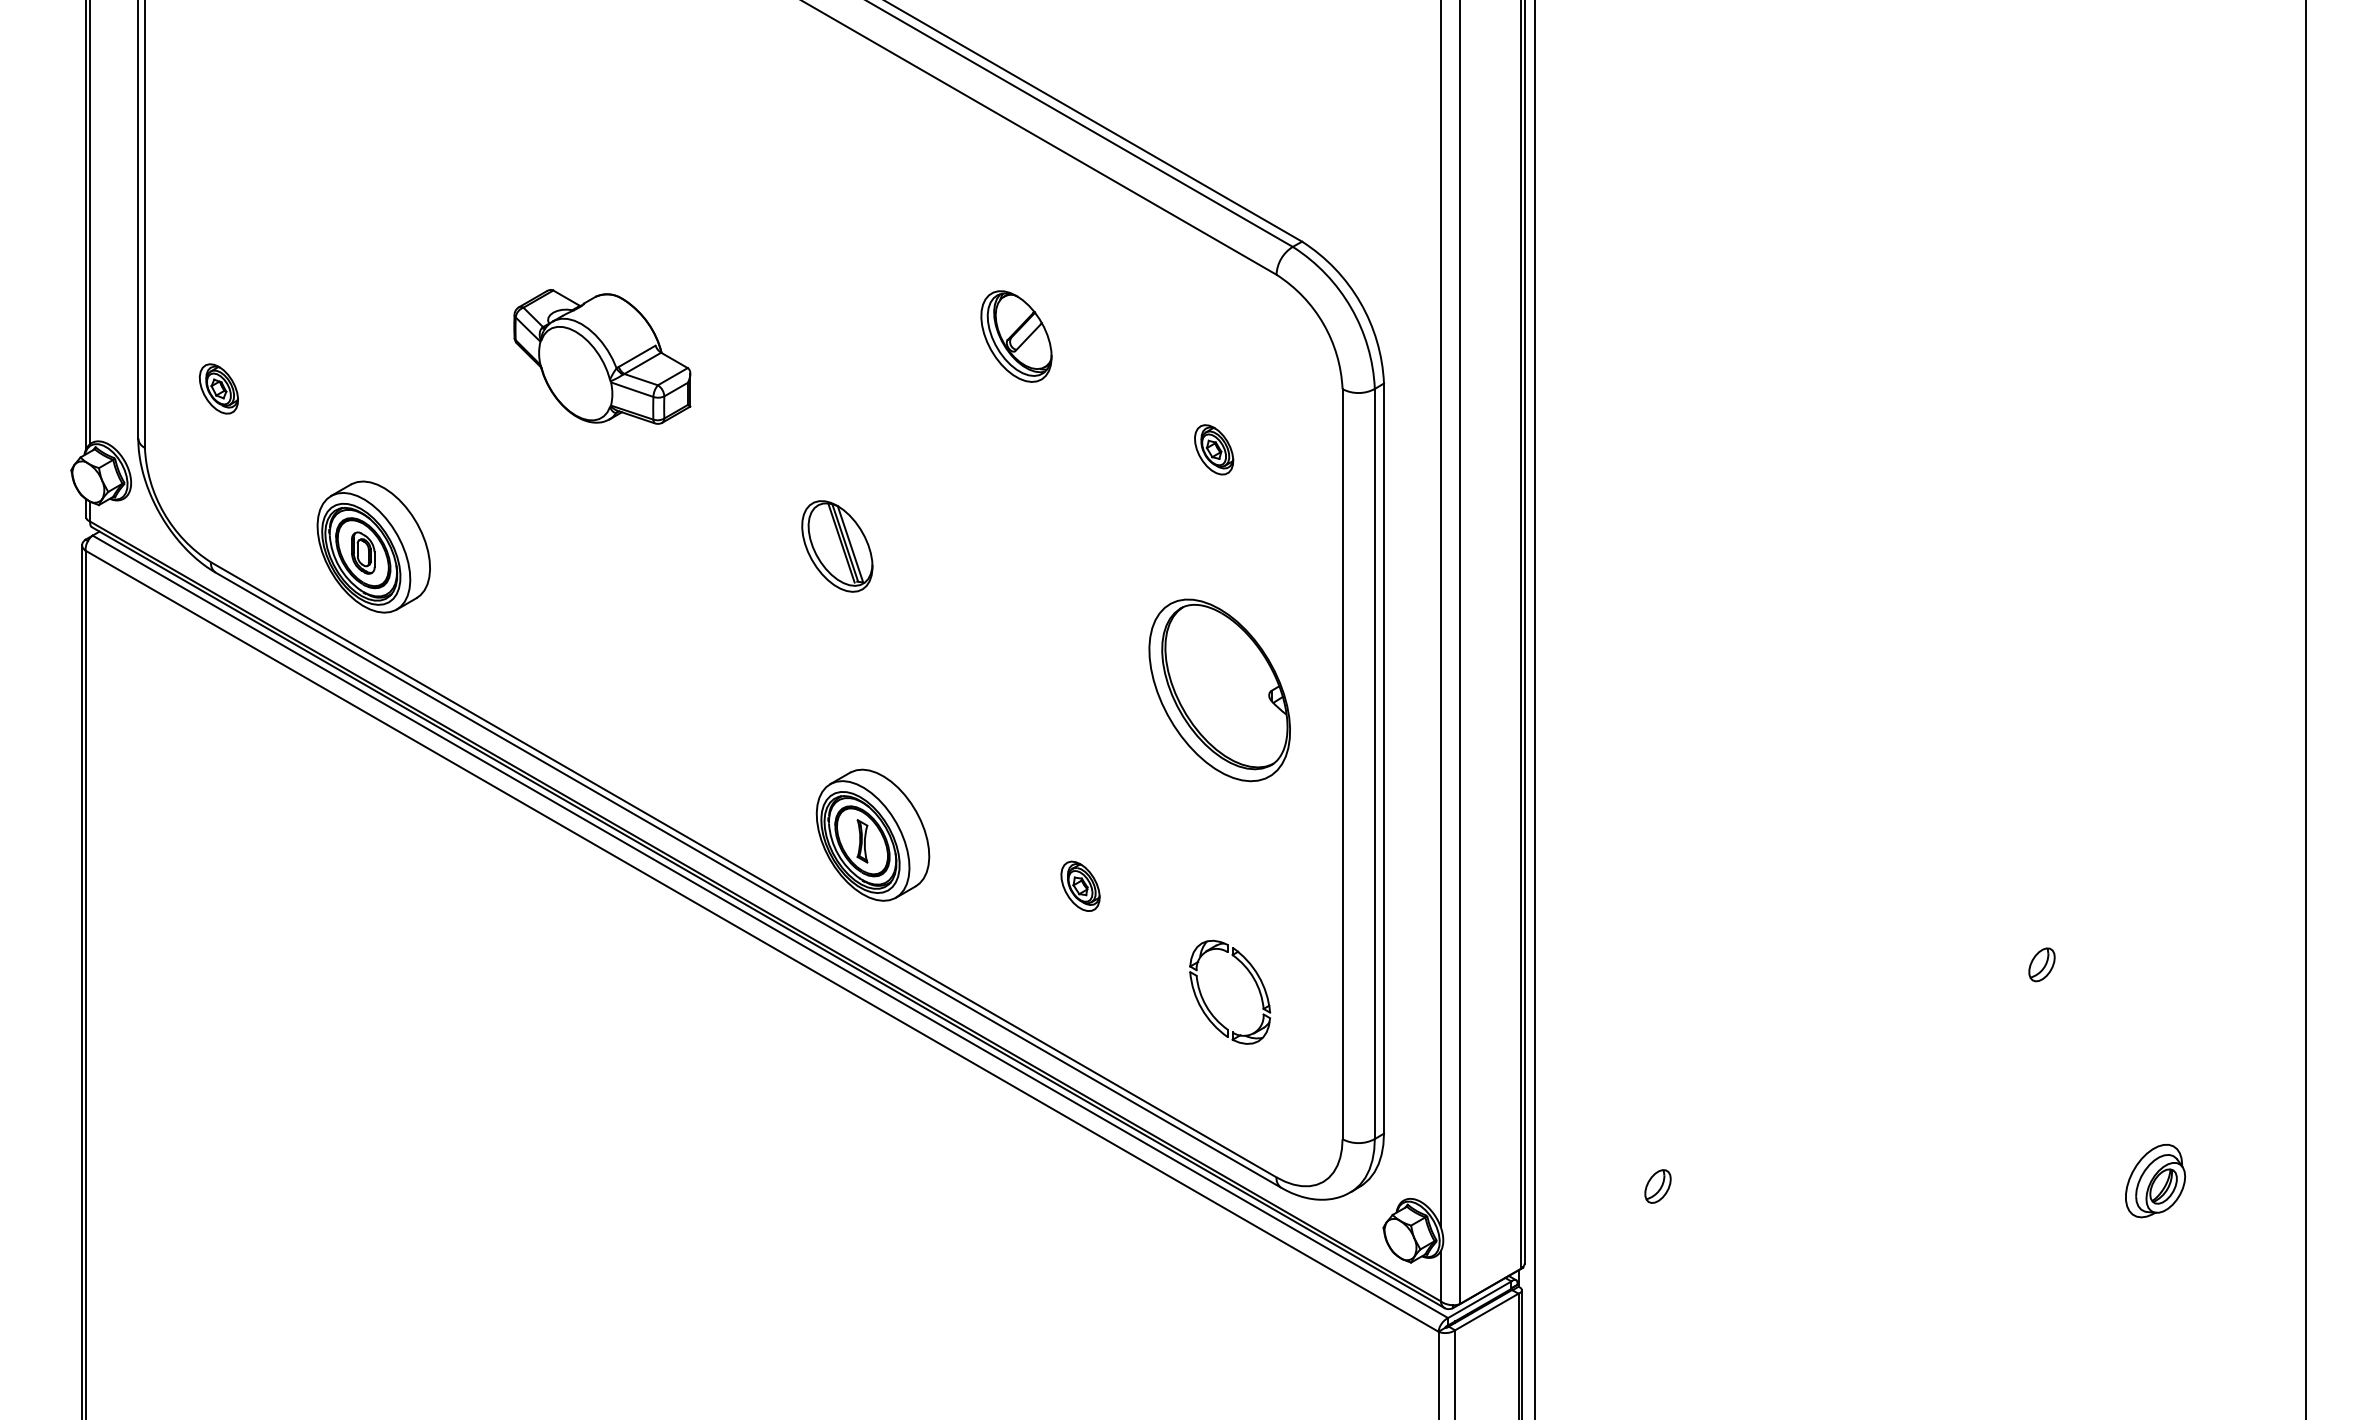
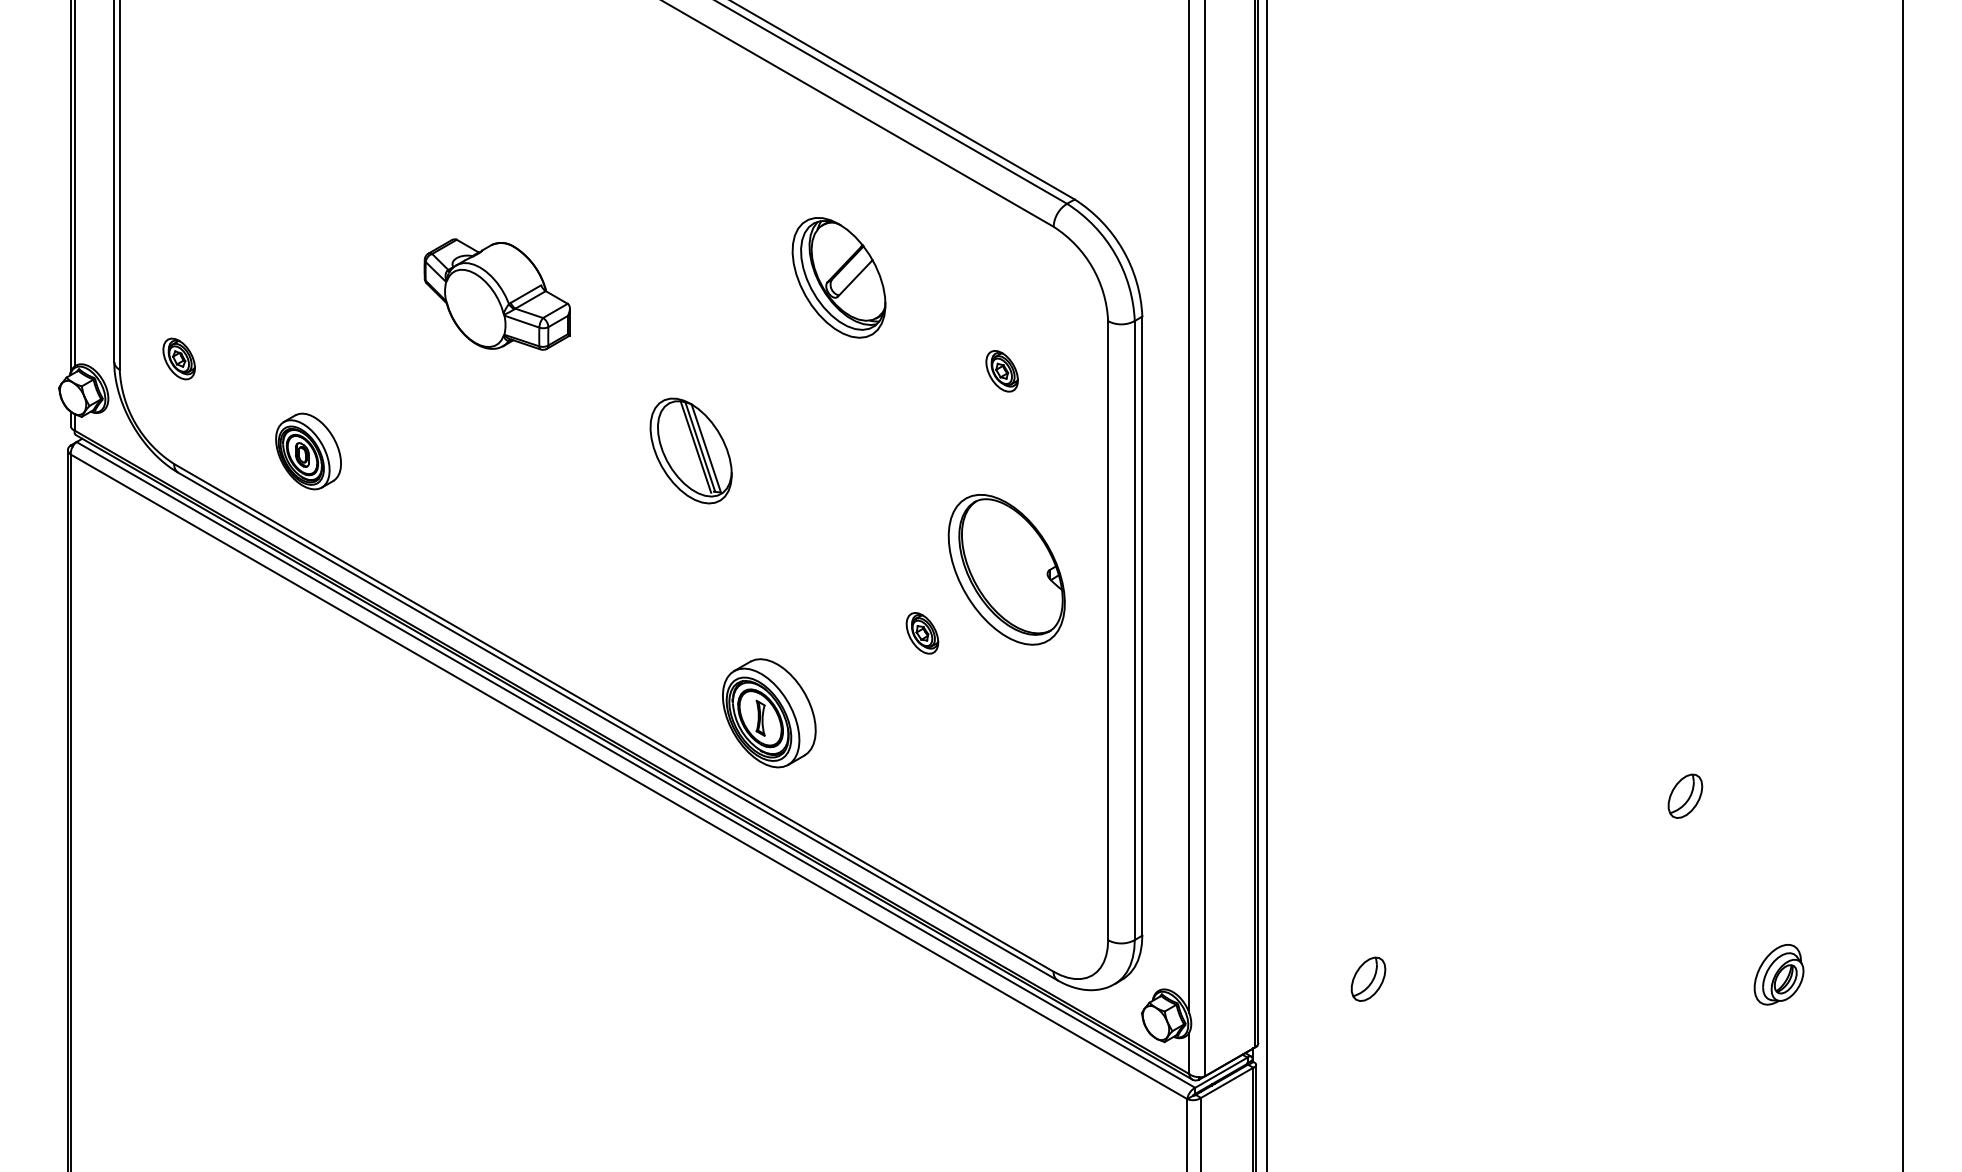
part: (1016, 336) -> (839, 277), size x1.6
part: (218, 388) -> (178, 358), moved
part: (373, 546) -> (308, 451), size x0.7
part: (837, 546) -> (691, 451), size x1.4
part: (872, 834) -> (768, 712), moved
part: (1080, 885) -> (922, 632), moved
part: (2041, 964) -> (1684, 796), size x1.6
part: (1252, 978) -> (1033, 807), removed
part: (1657, 1186) -> (1368, 979), size x1.6

